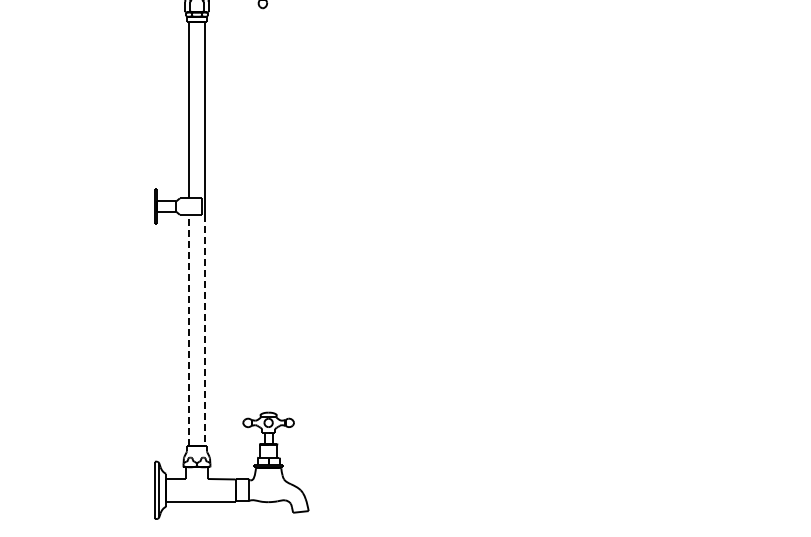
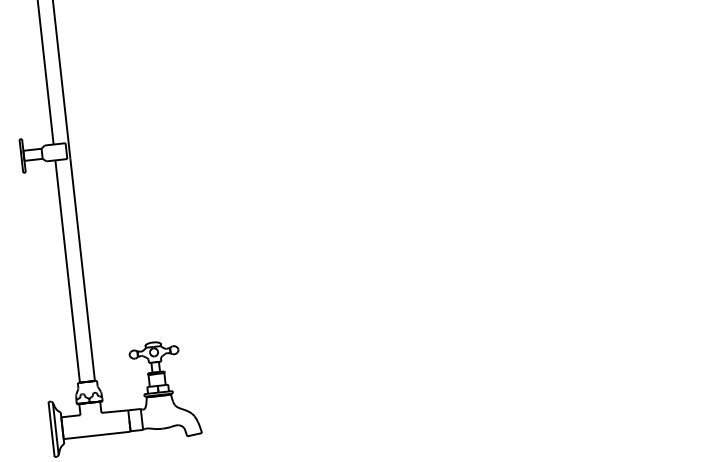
line: (189, 329) -> (67, 270), dashed -> solid
line: (204, 330) -> (82, 270), dashed -> solid

